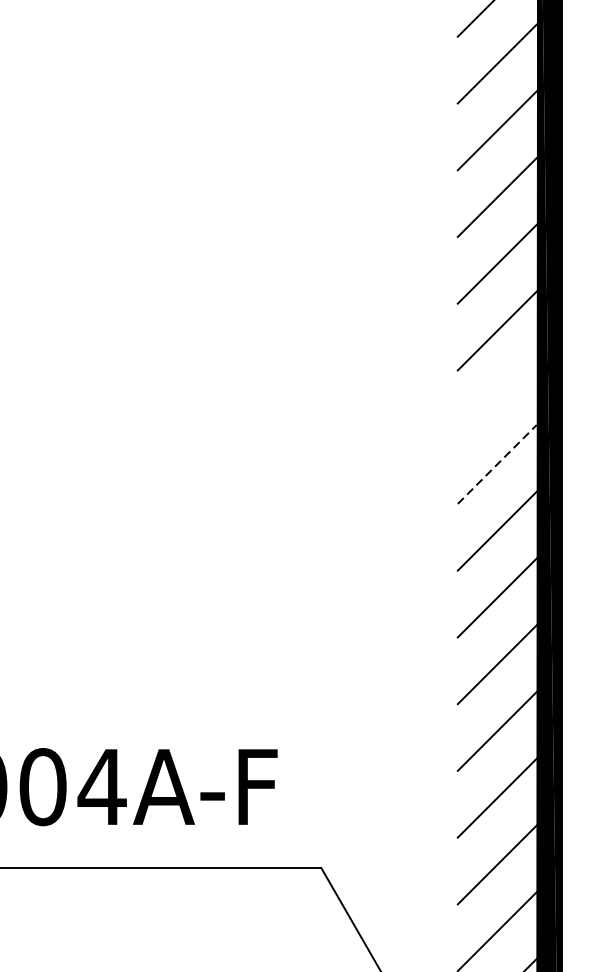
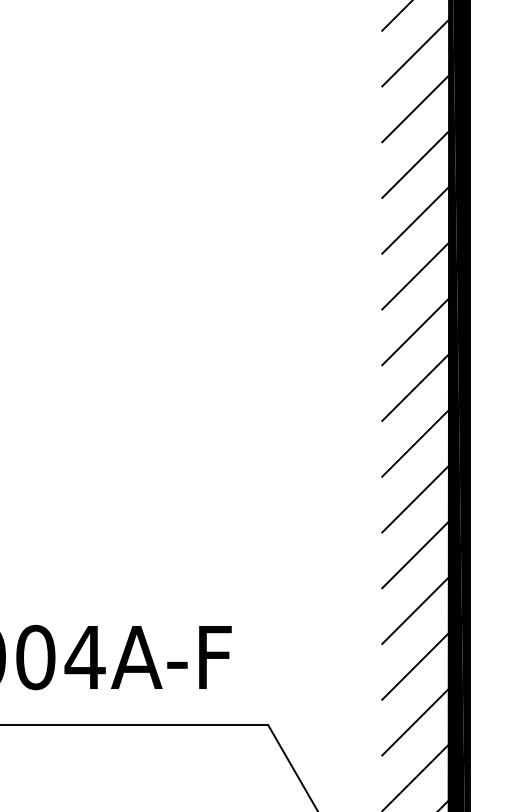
line: (497, 398) -> (415, 332), added
line: (497, 465) -> (415, 388), dashed -> solid

